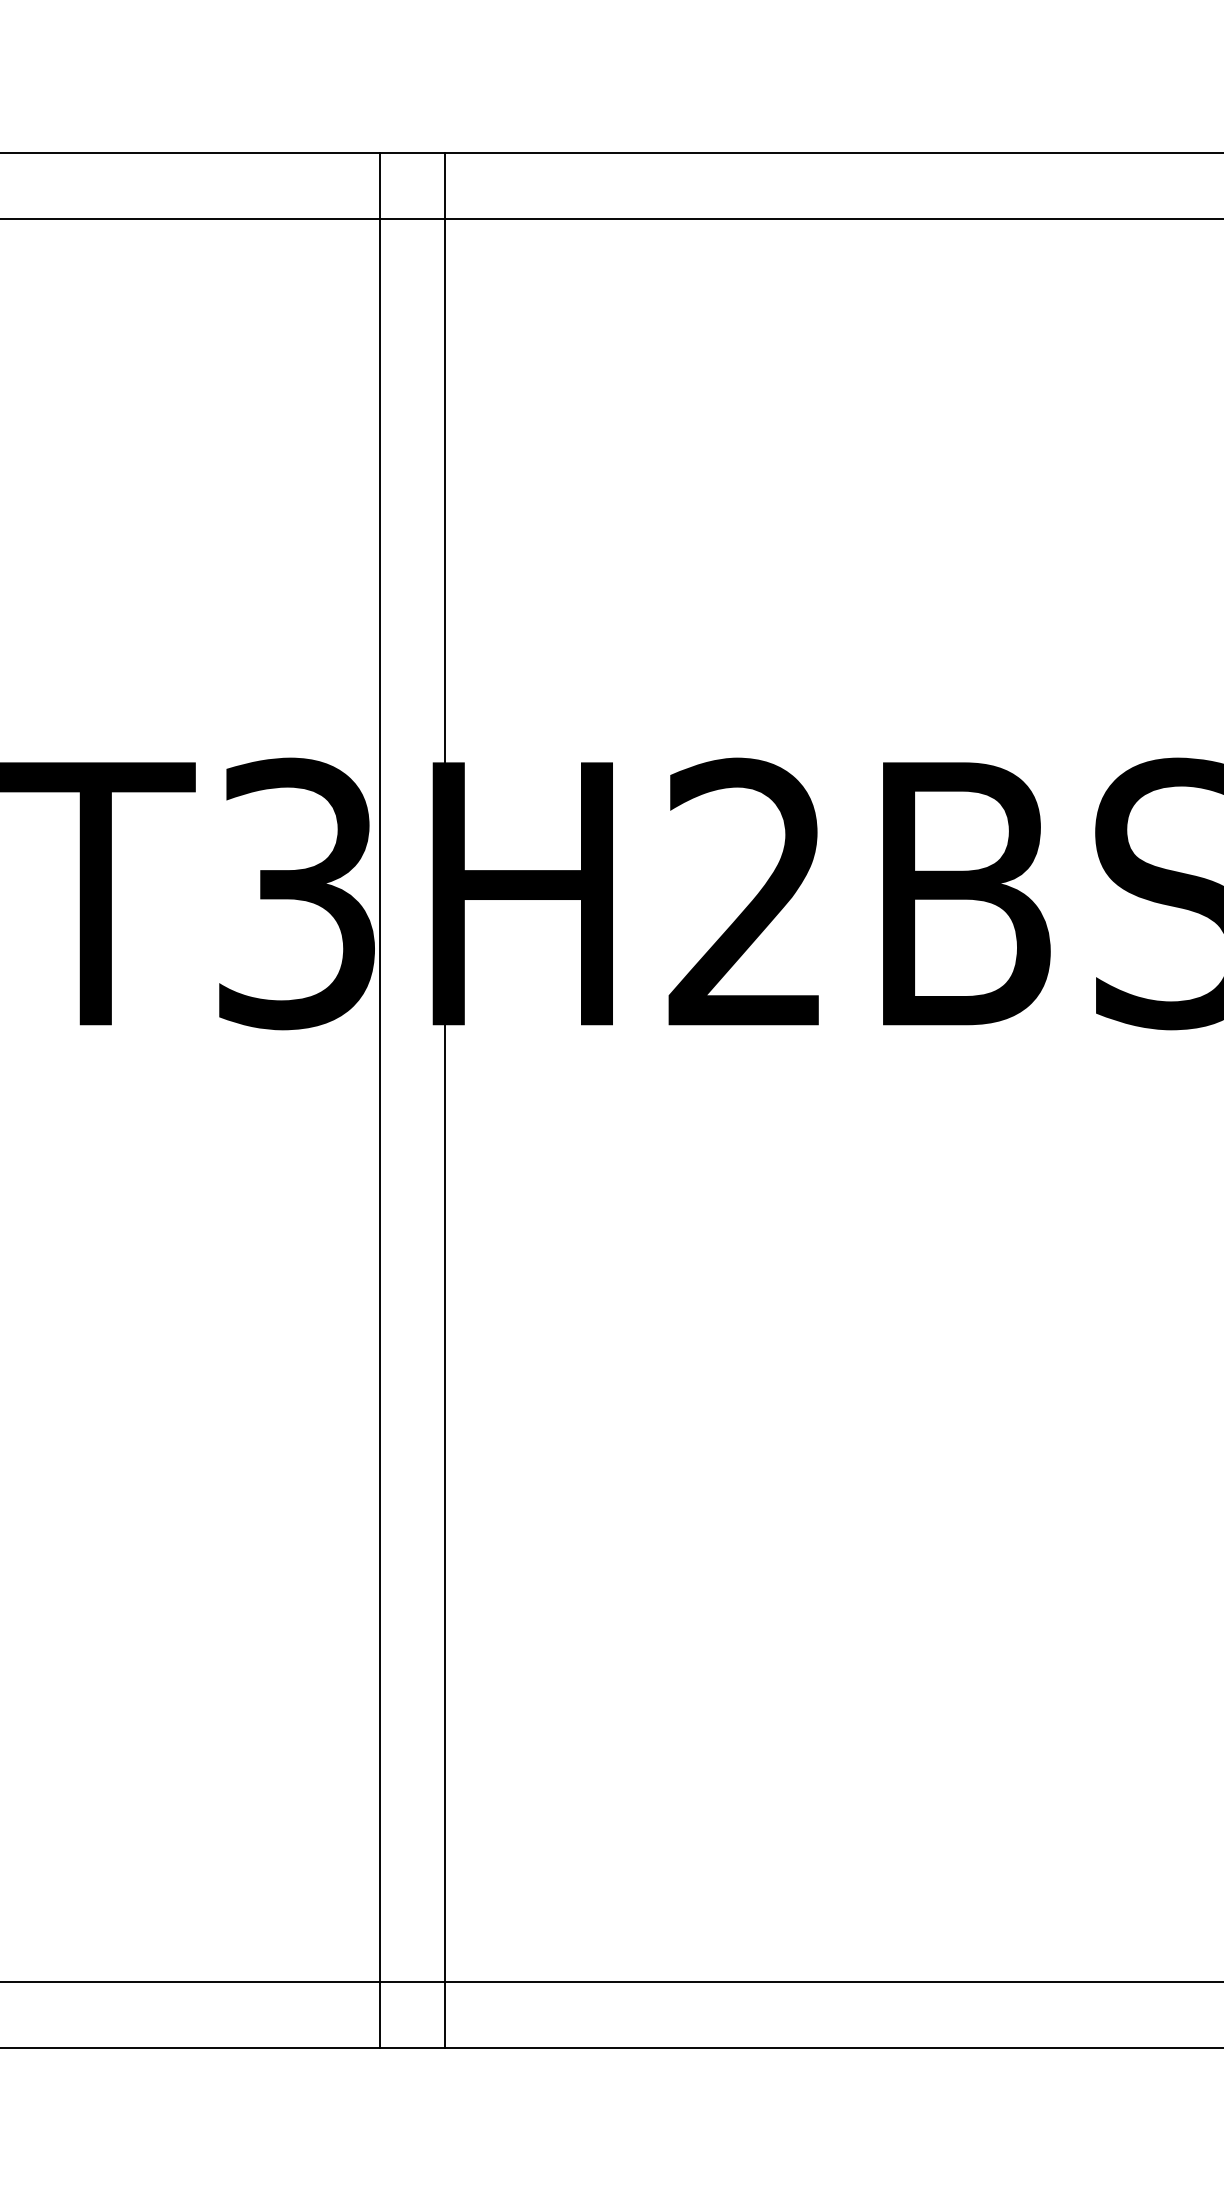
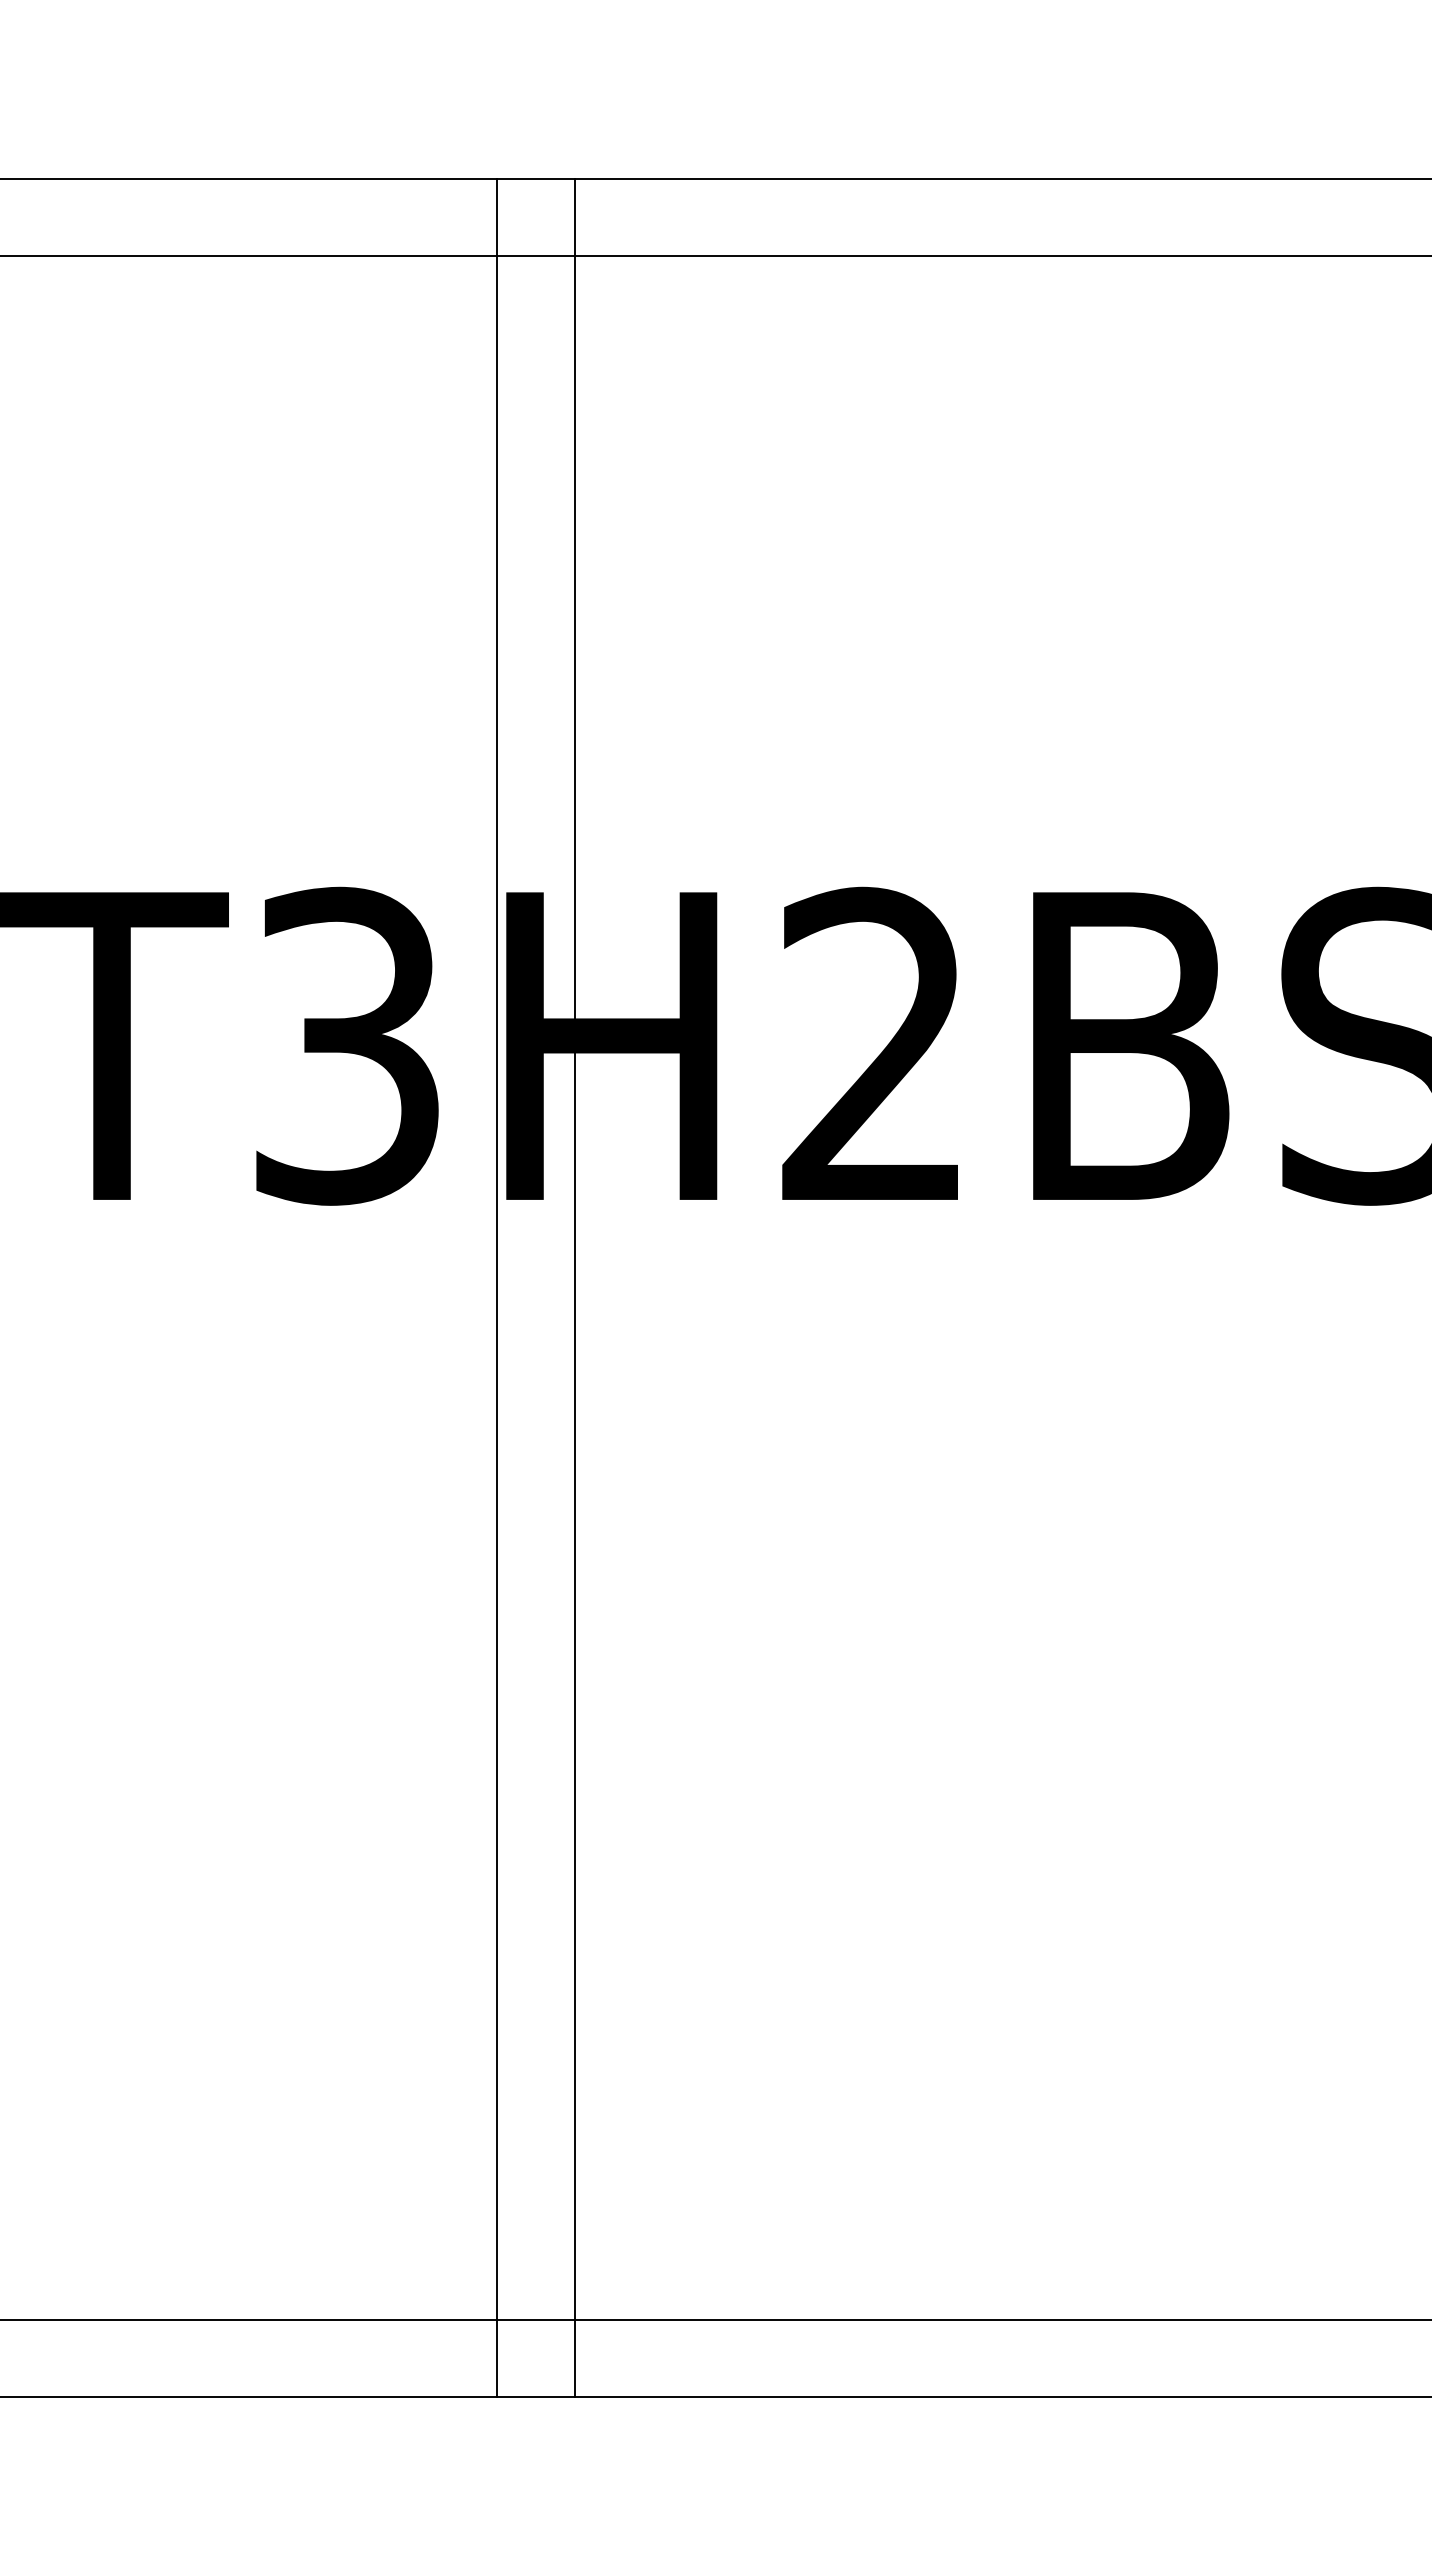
line: (379, 1100) -> (497, 1287), moved
line: (444, 1100) -> (574, 1287), moved

